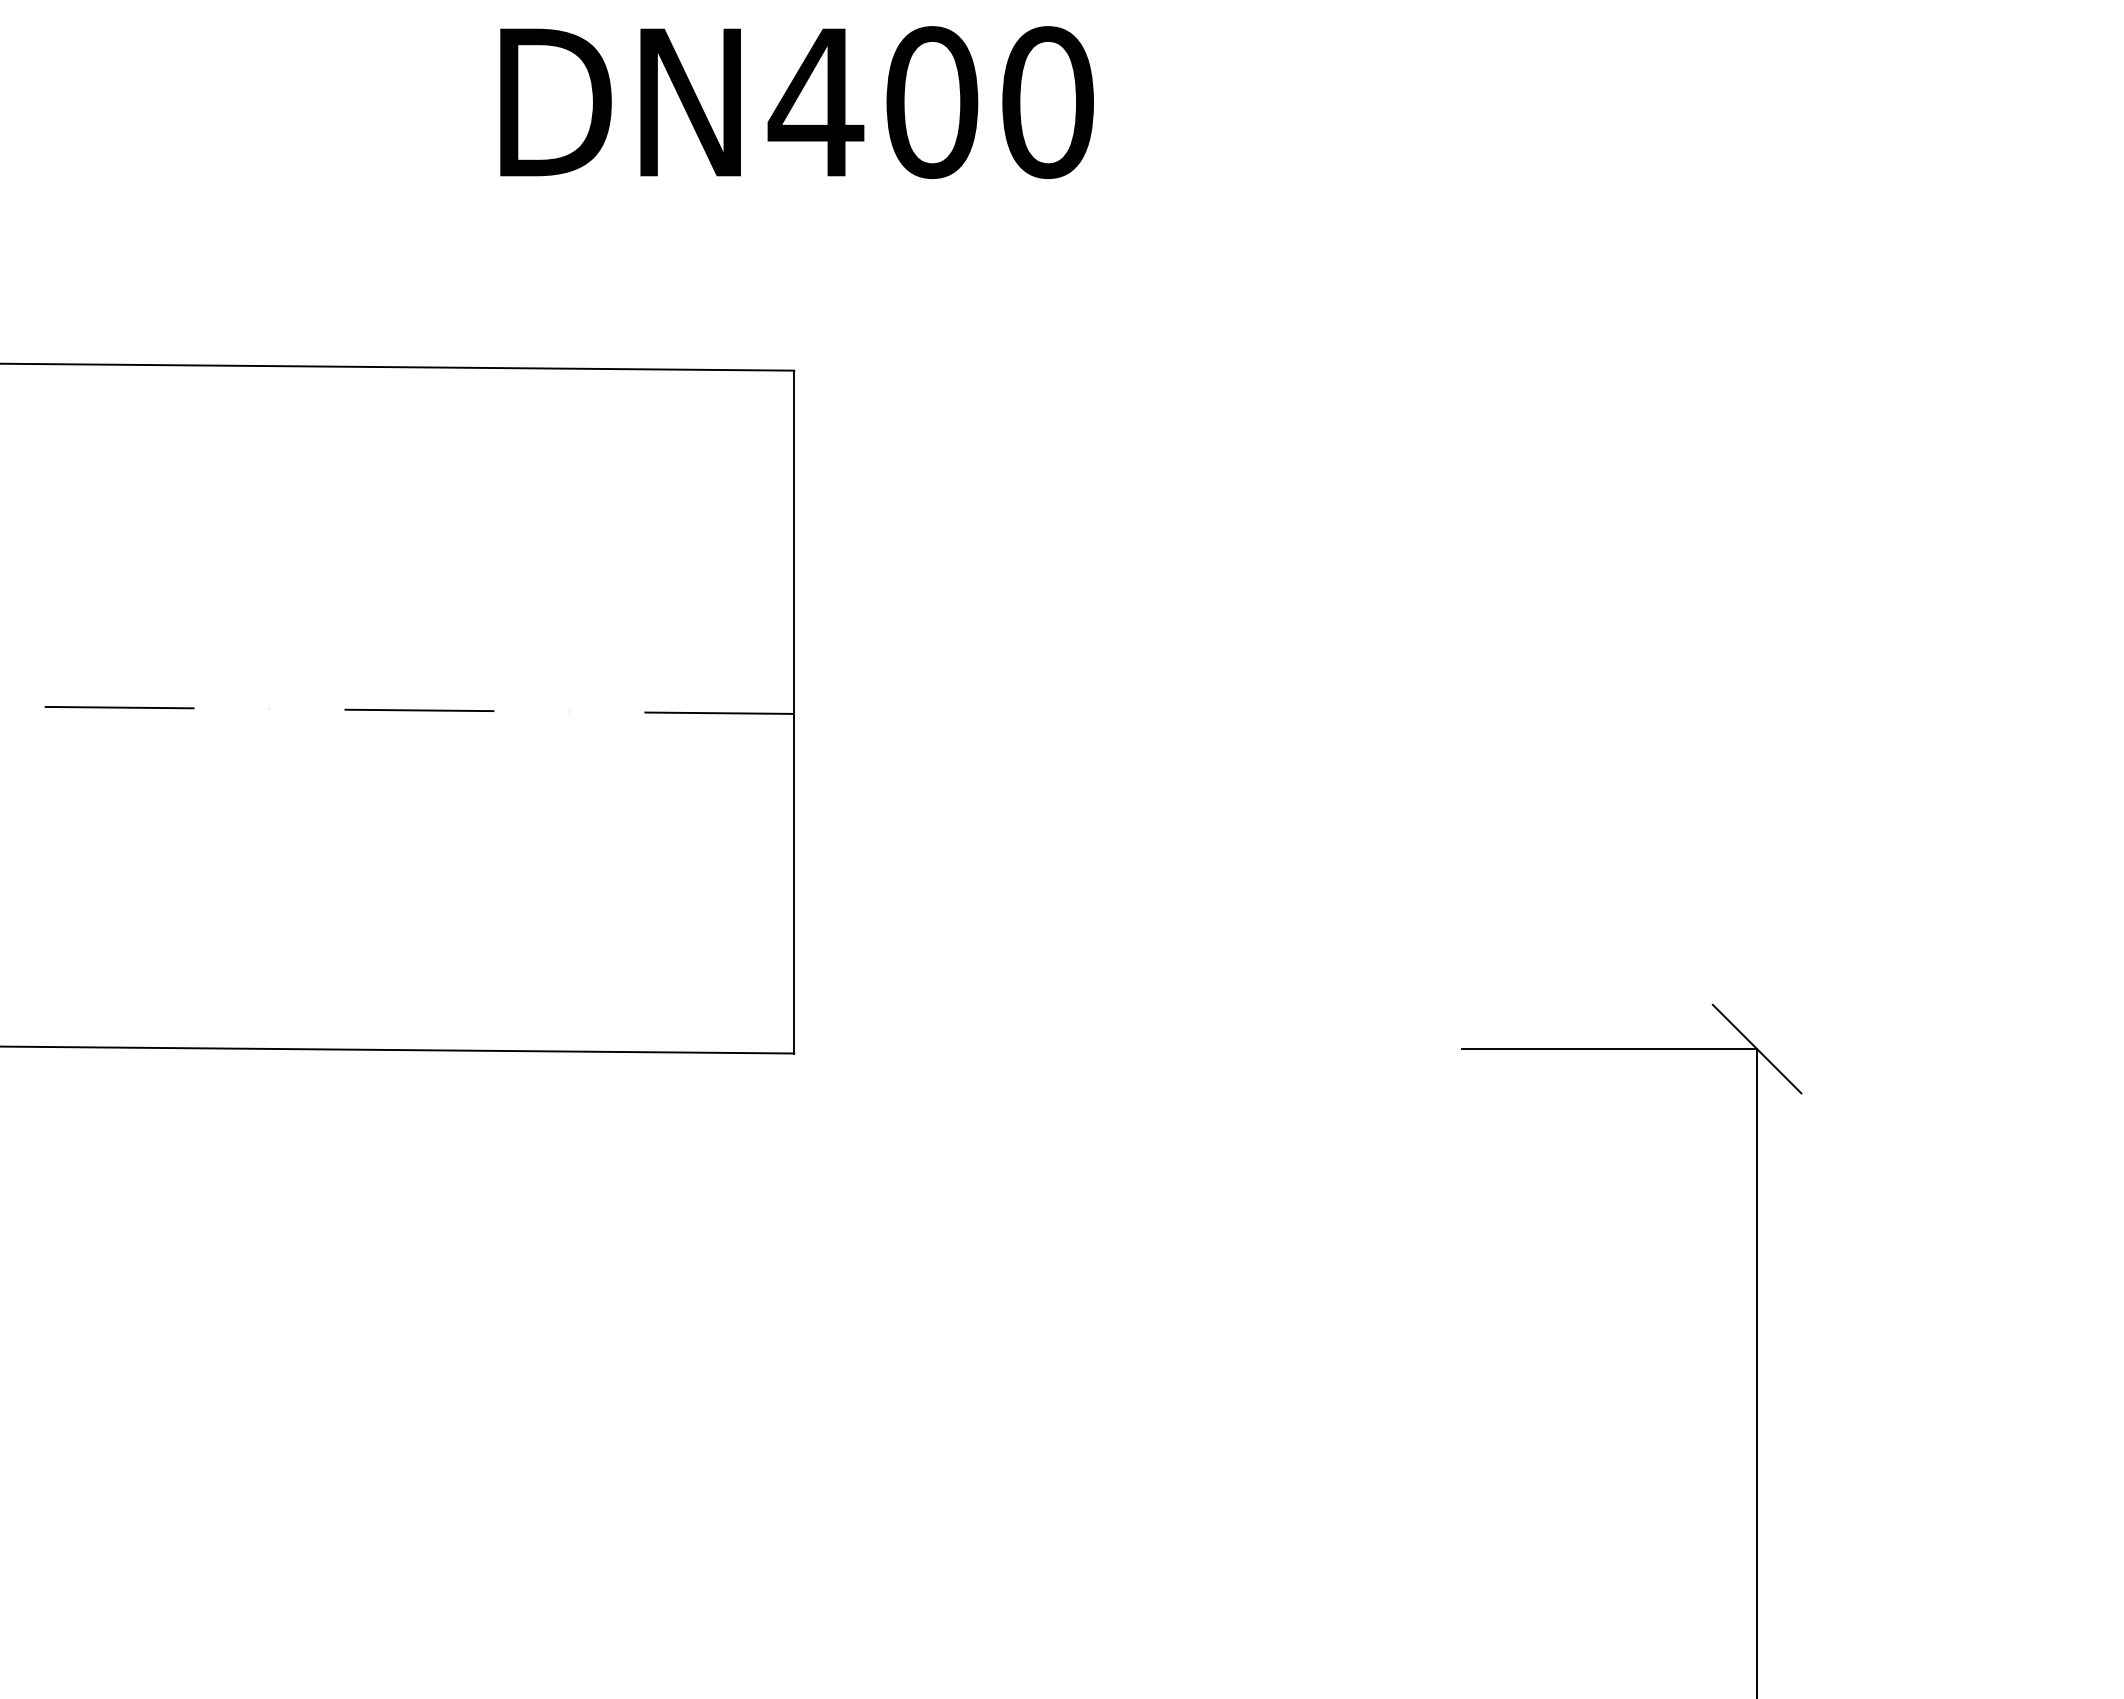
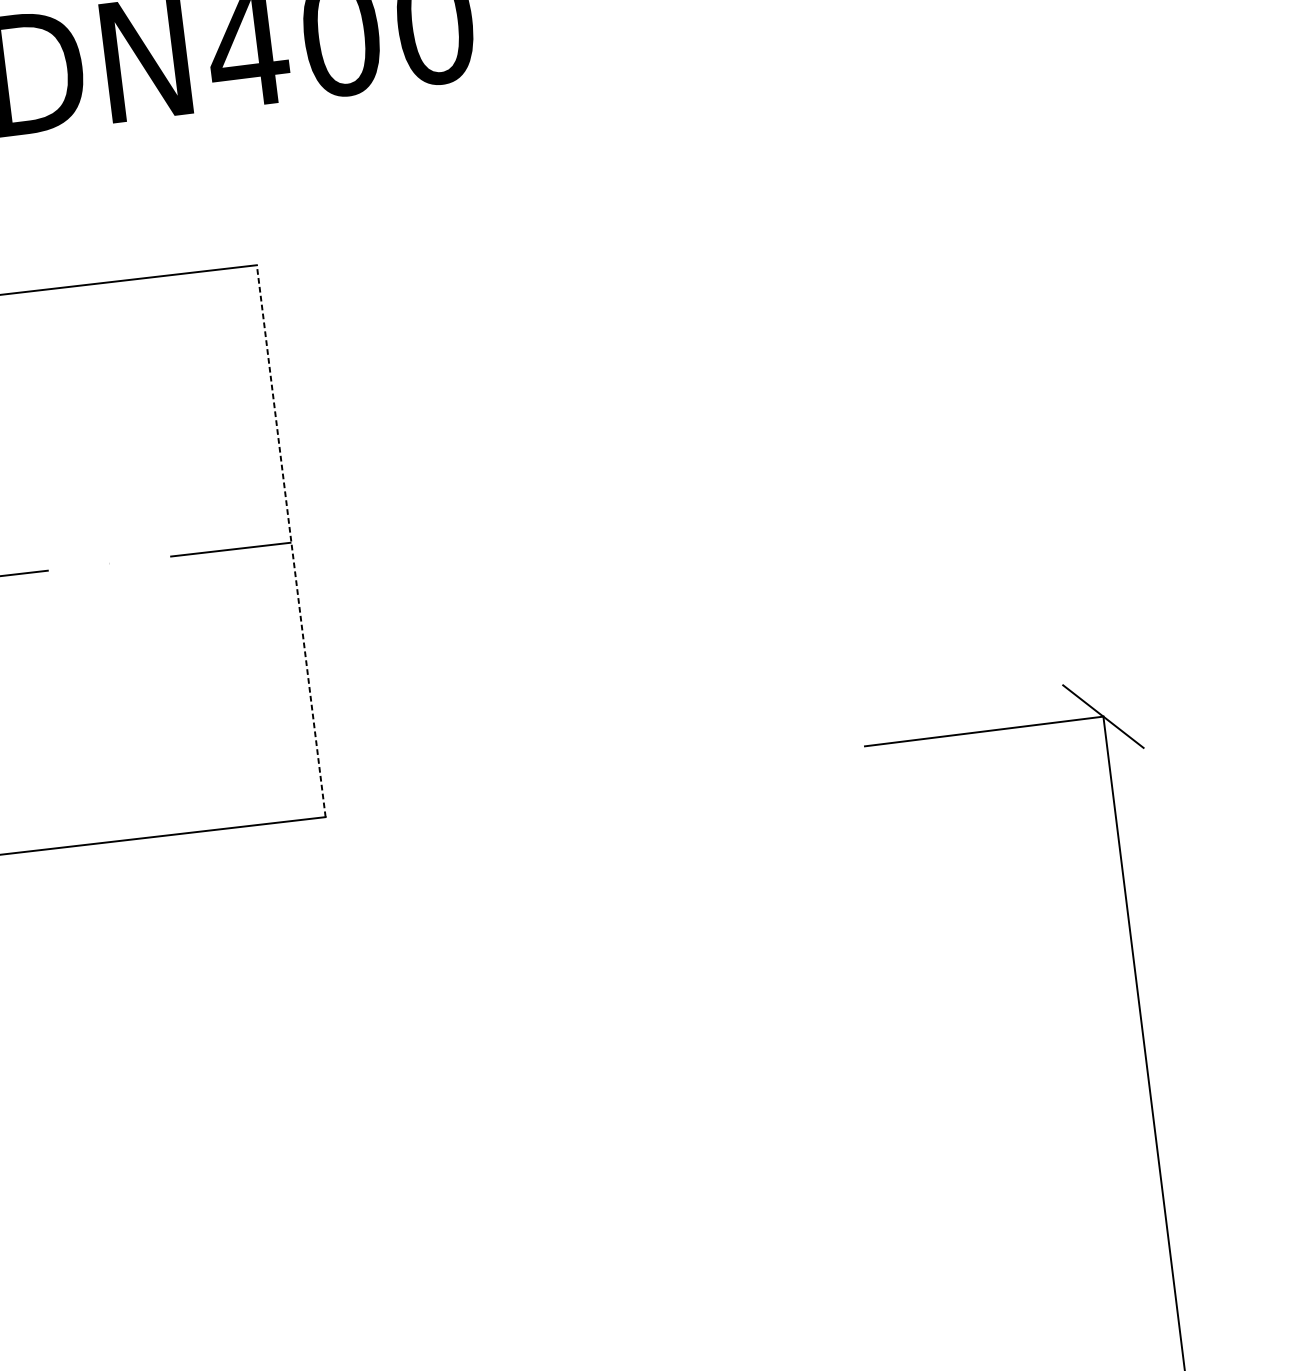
line: (794, 711) -> (291, 540), solid -> dashed

